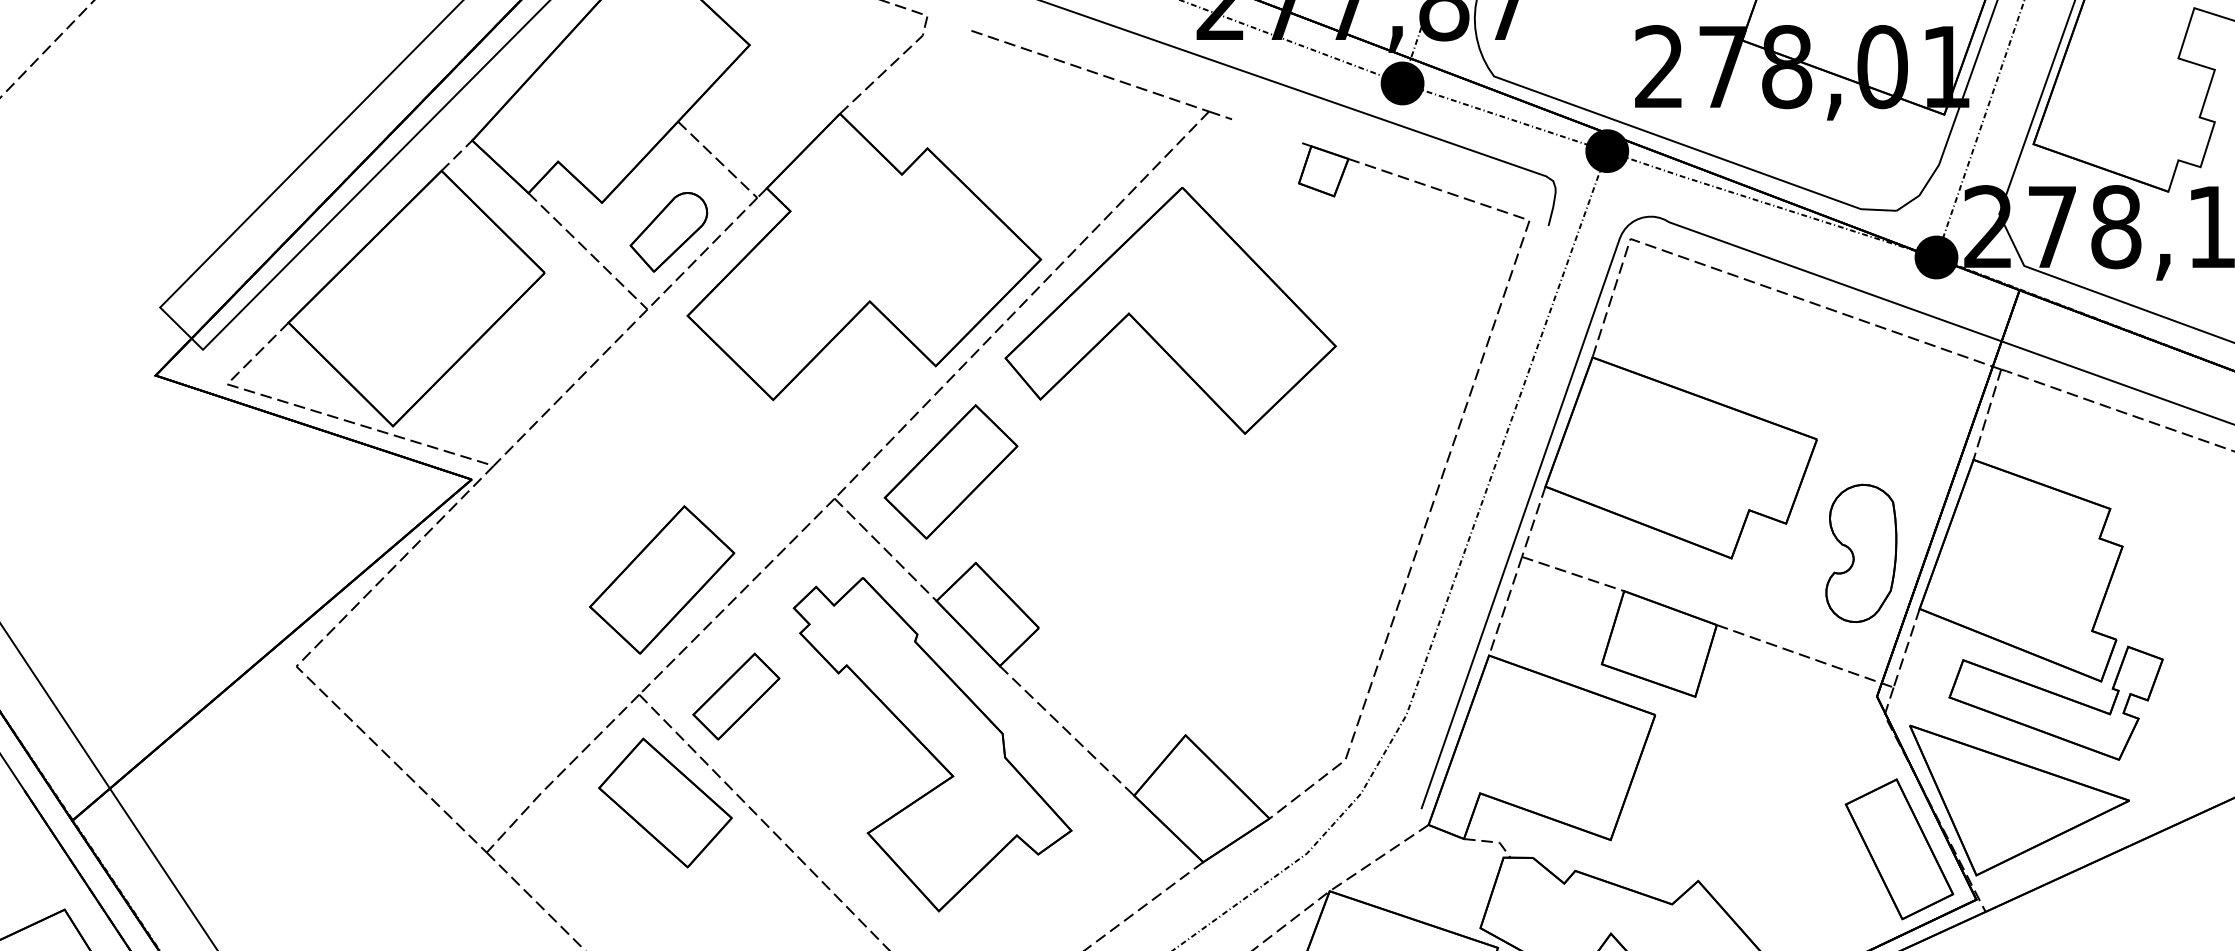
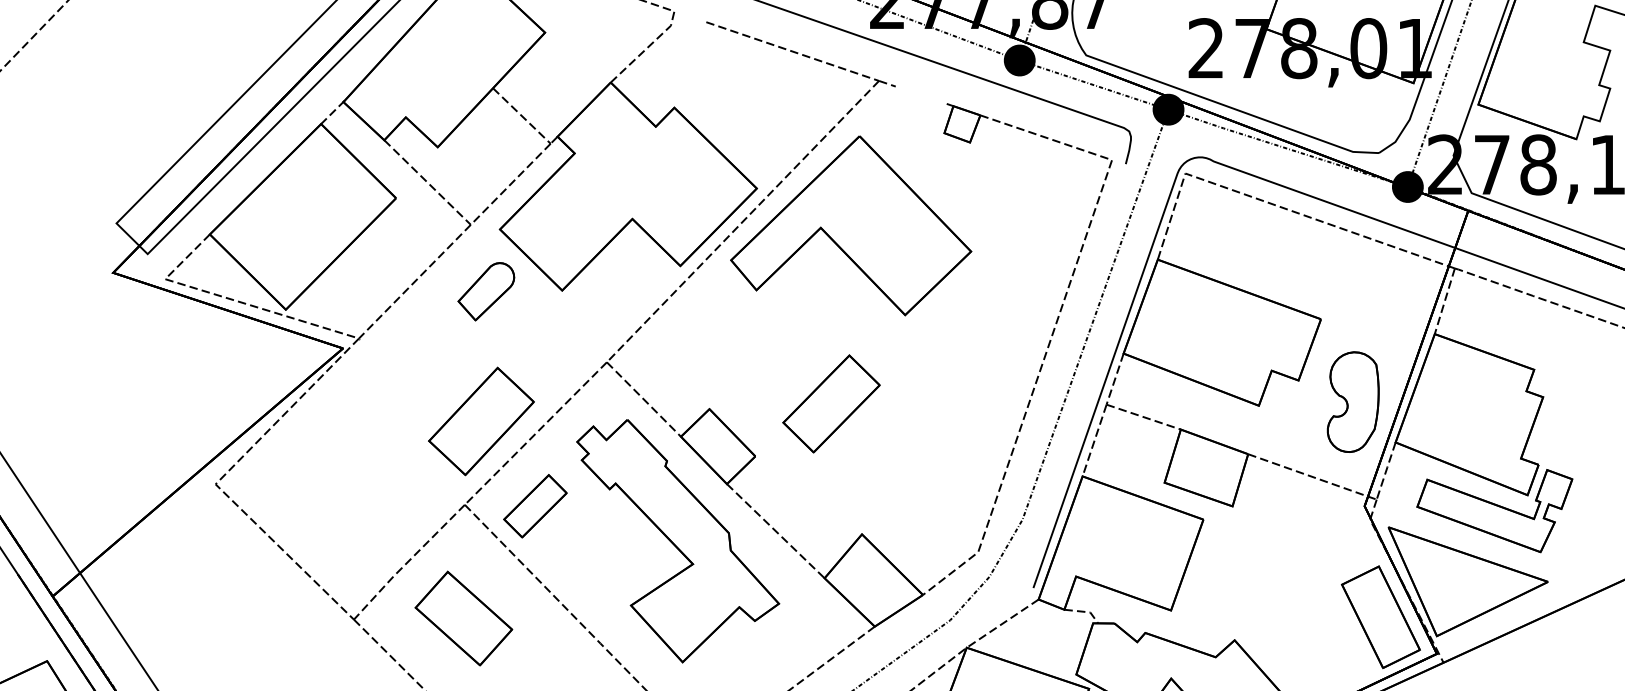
part: (669, 232) -> (486, 291), moved
part: (951, 471) -> (831, 403), moved
part: (664, 802) -> (463, 618), moved

